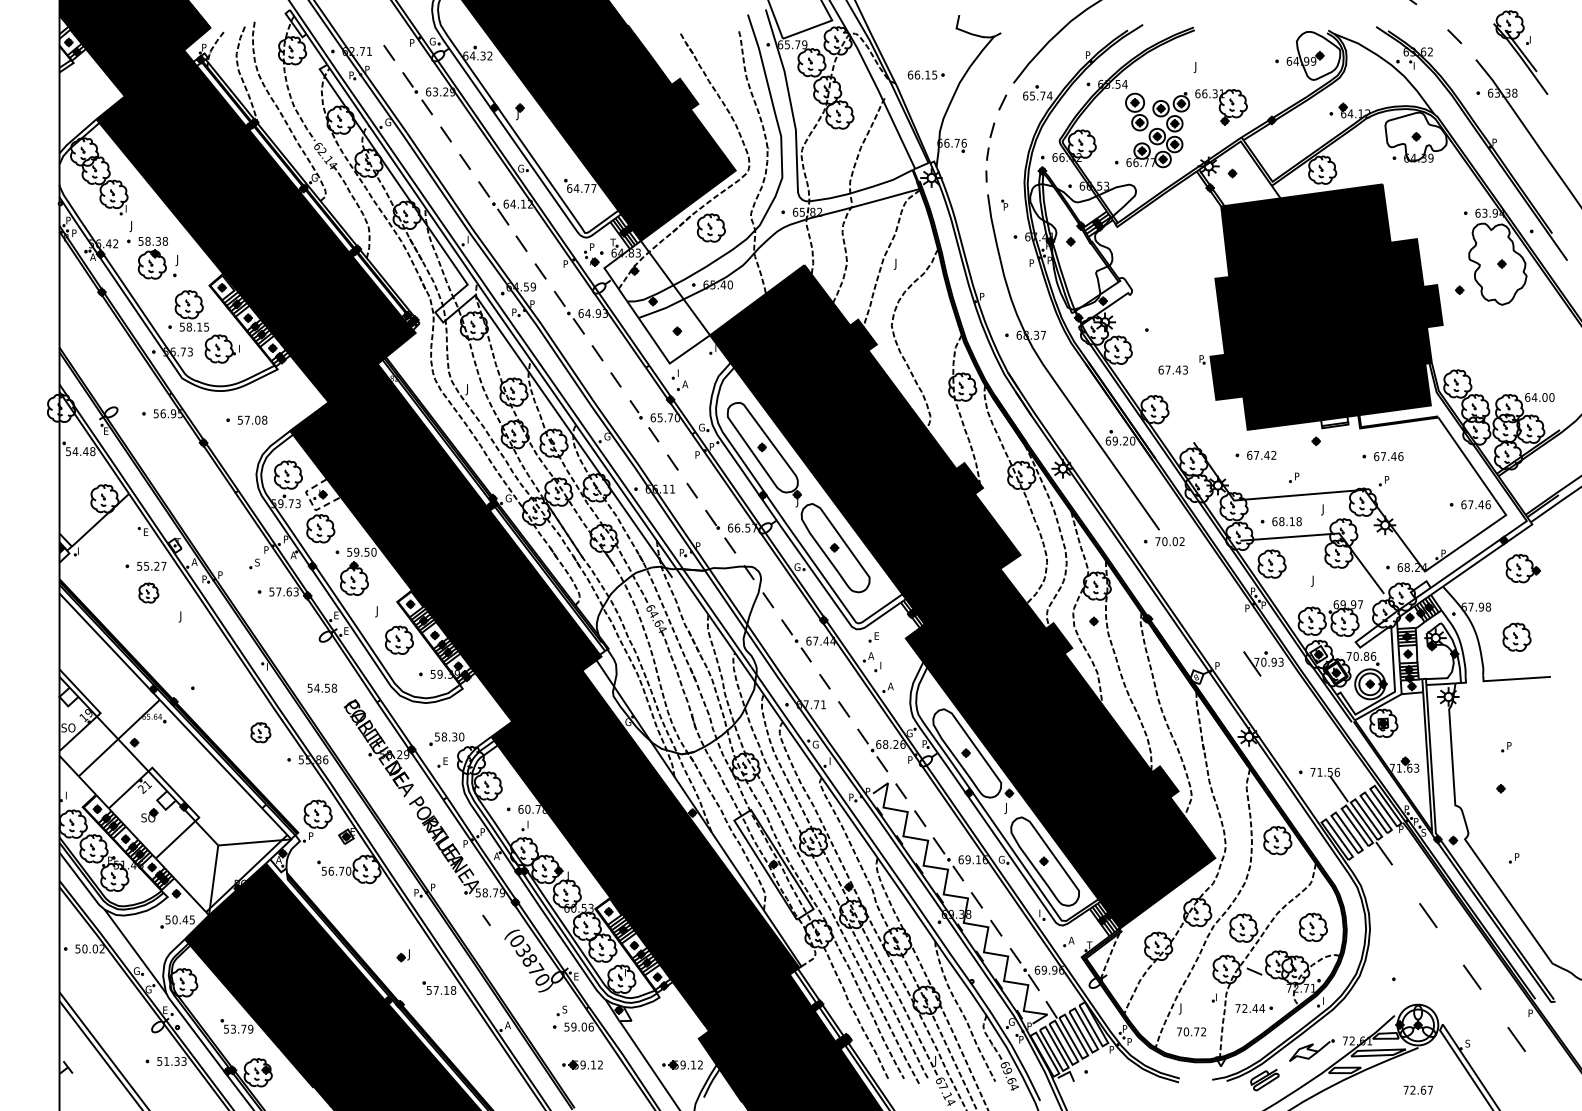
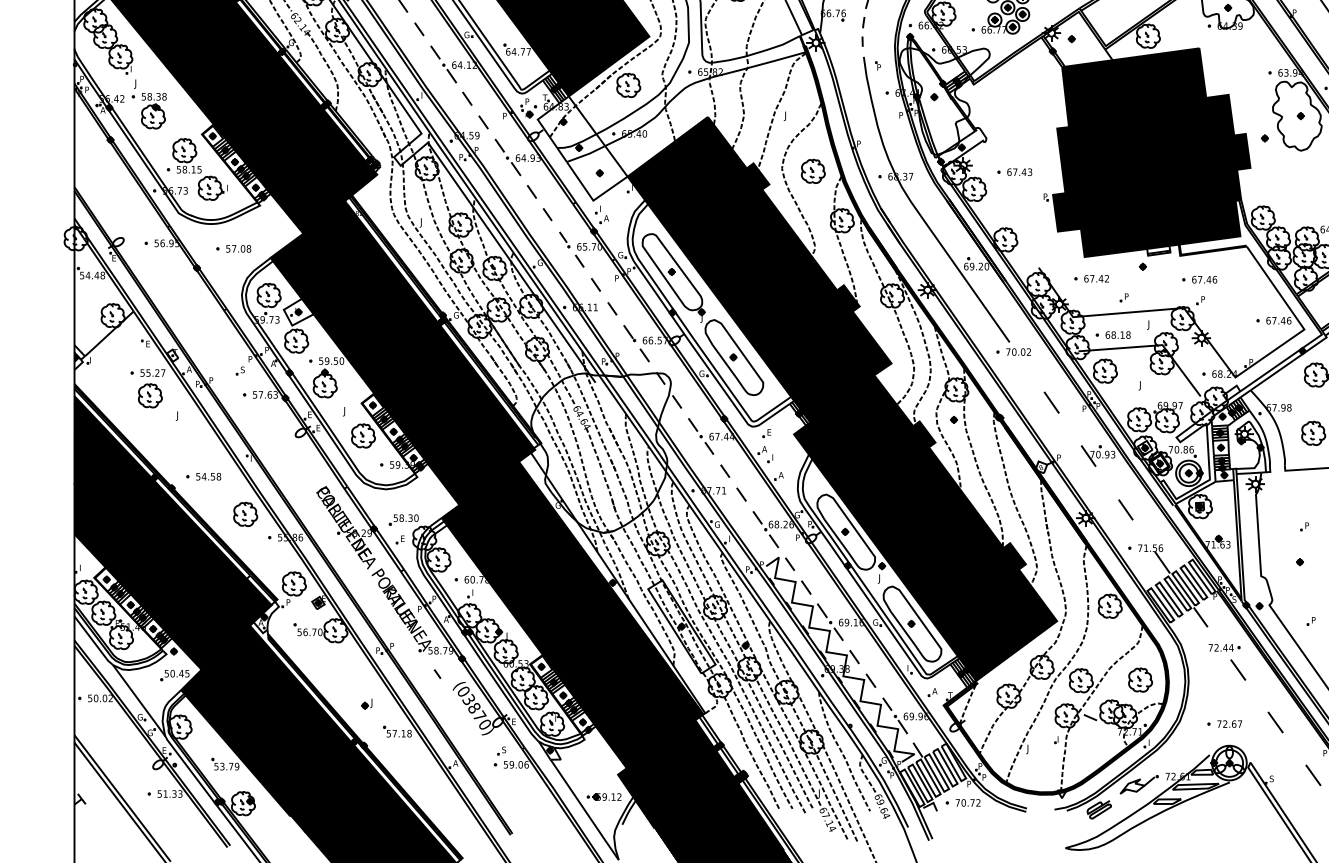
part: (175, 266) -> (173, 118), removed
part: (928, 328) -> (813, 170), added
text: (1172, 369) -> (1019, 171), moved
line: (311, 502) -> (288, 318), dashed -> solid
part: (148, 592) -> (150, 395), size x1.43
line: (1208, 600) -> (1051, 402), added
text: (321, 687) -> (207, 476), moved
line: (1296, 726) -> (1126, 509), added
part: (260, 732) -> (245, 514), size x1.43
fill: (175, 754) -> (173, 533), added
part: (1253, 1008) -> (1223, 647), moved
text: (1191, 1031) -> (968, 802), moved
part: (582, 1064) -> (519, 796), removed
text: (1417, 1089) -> (1229, 723), moved

